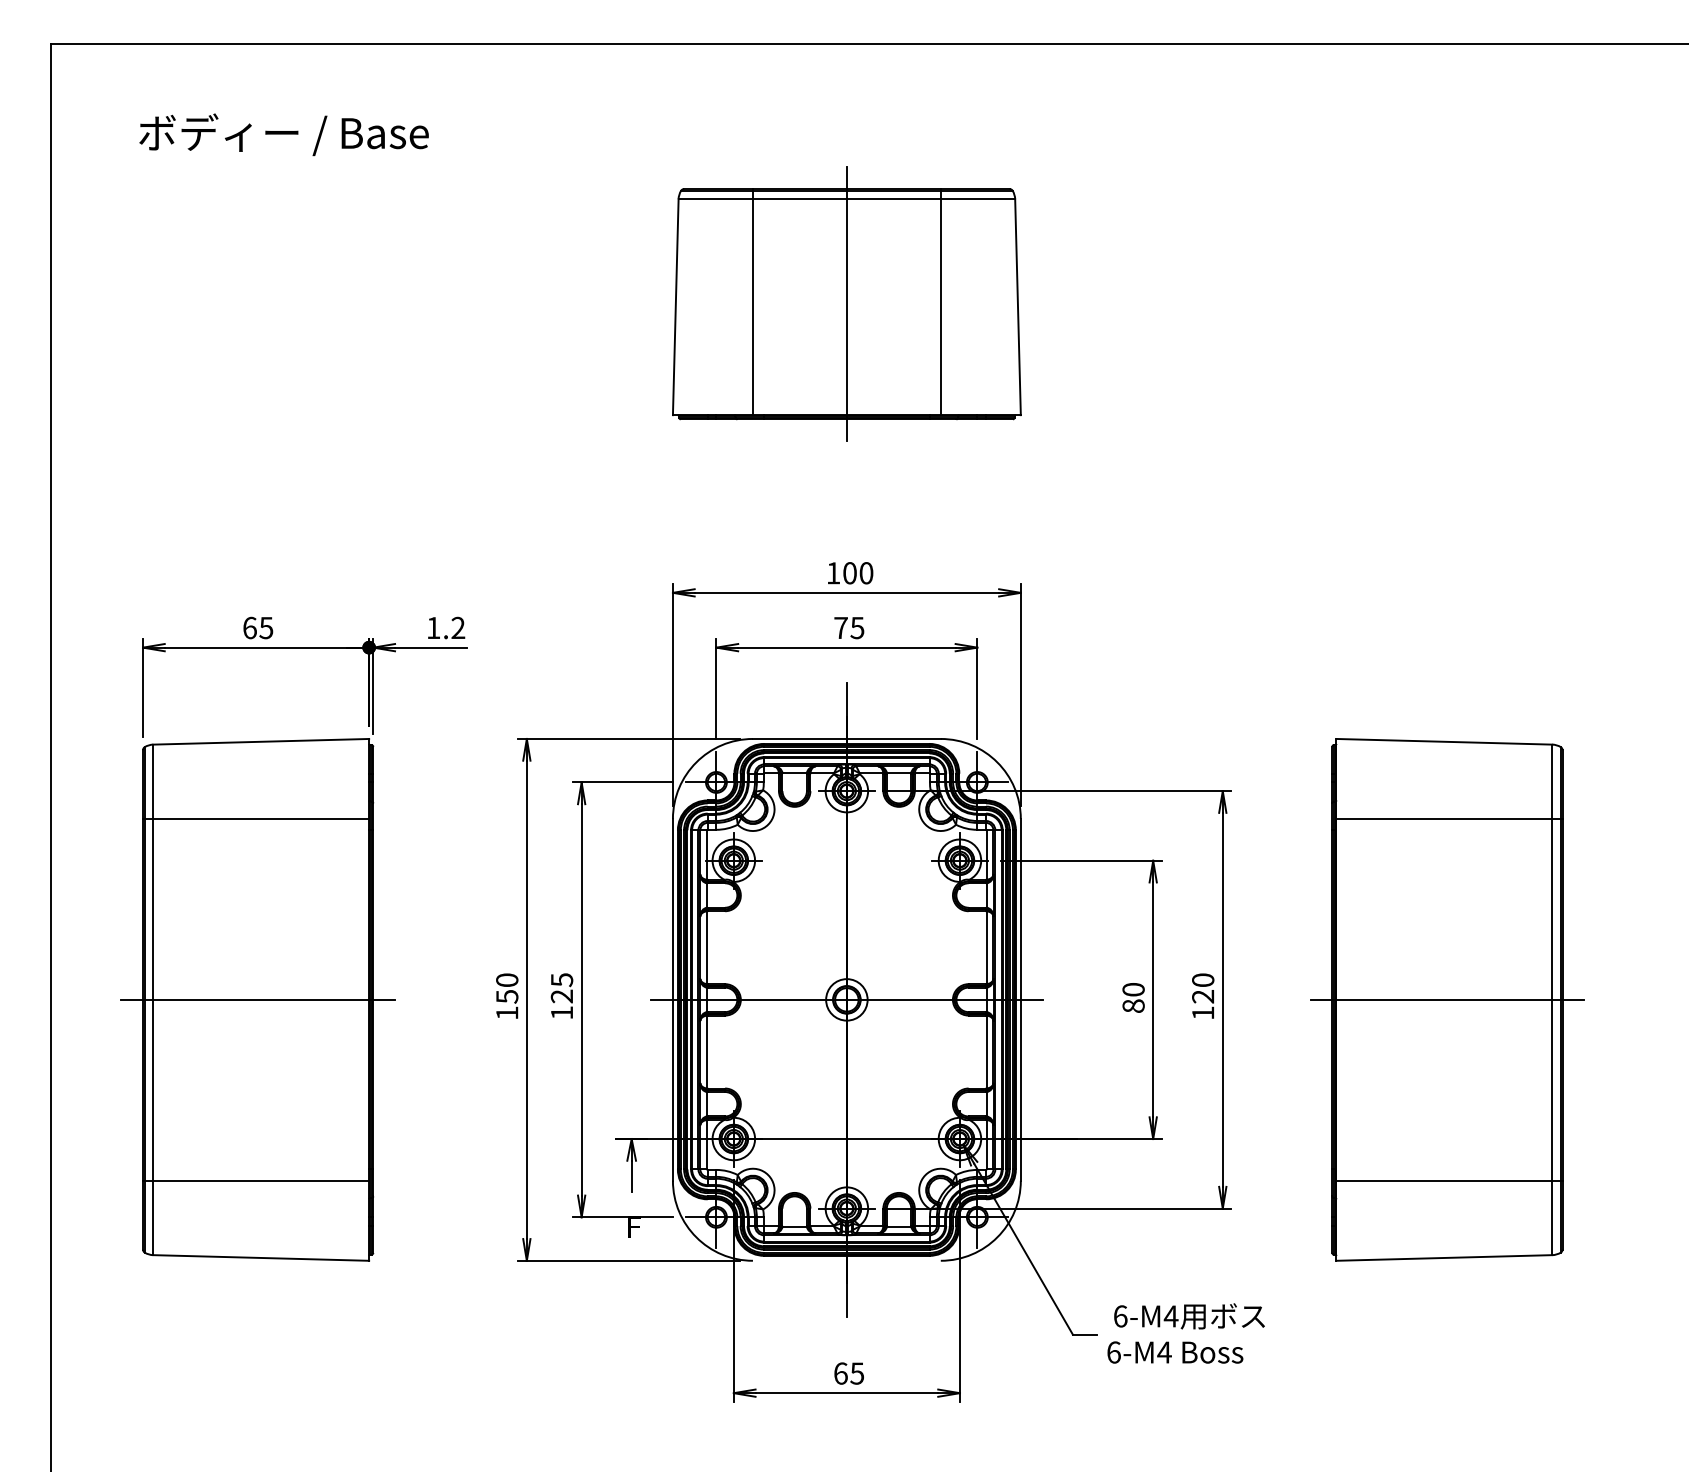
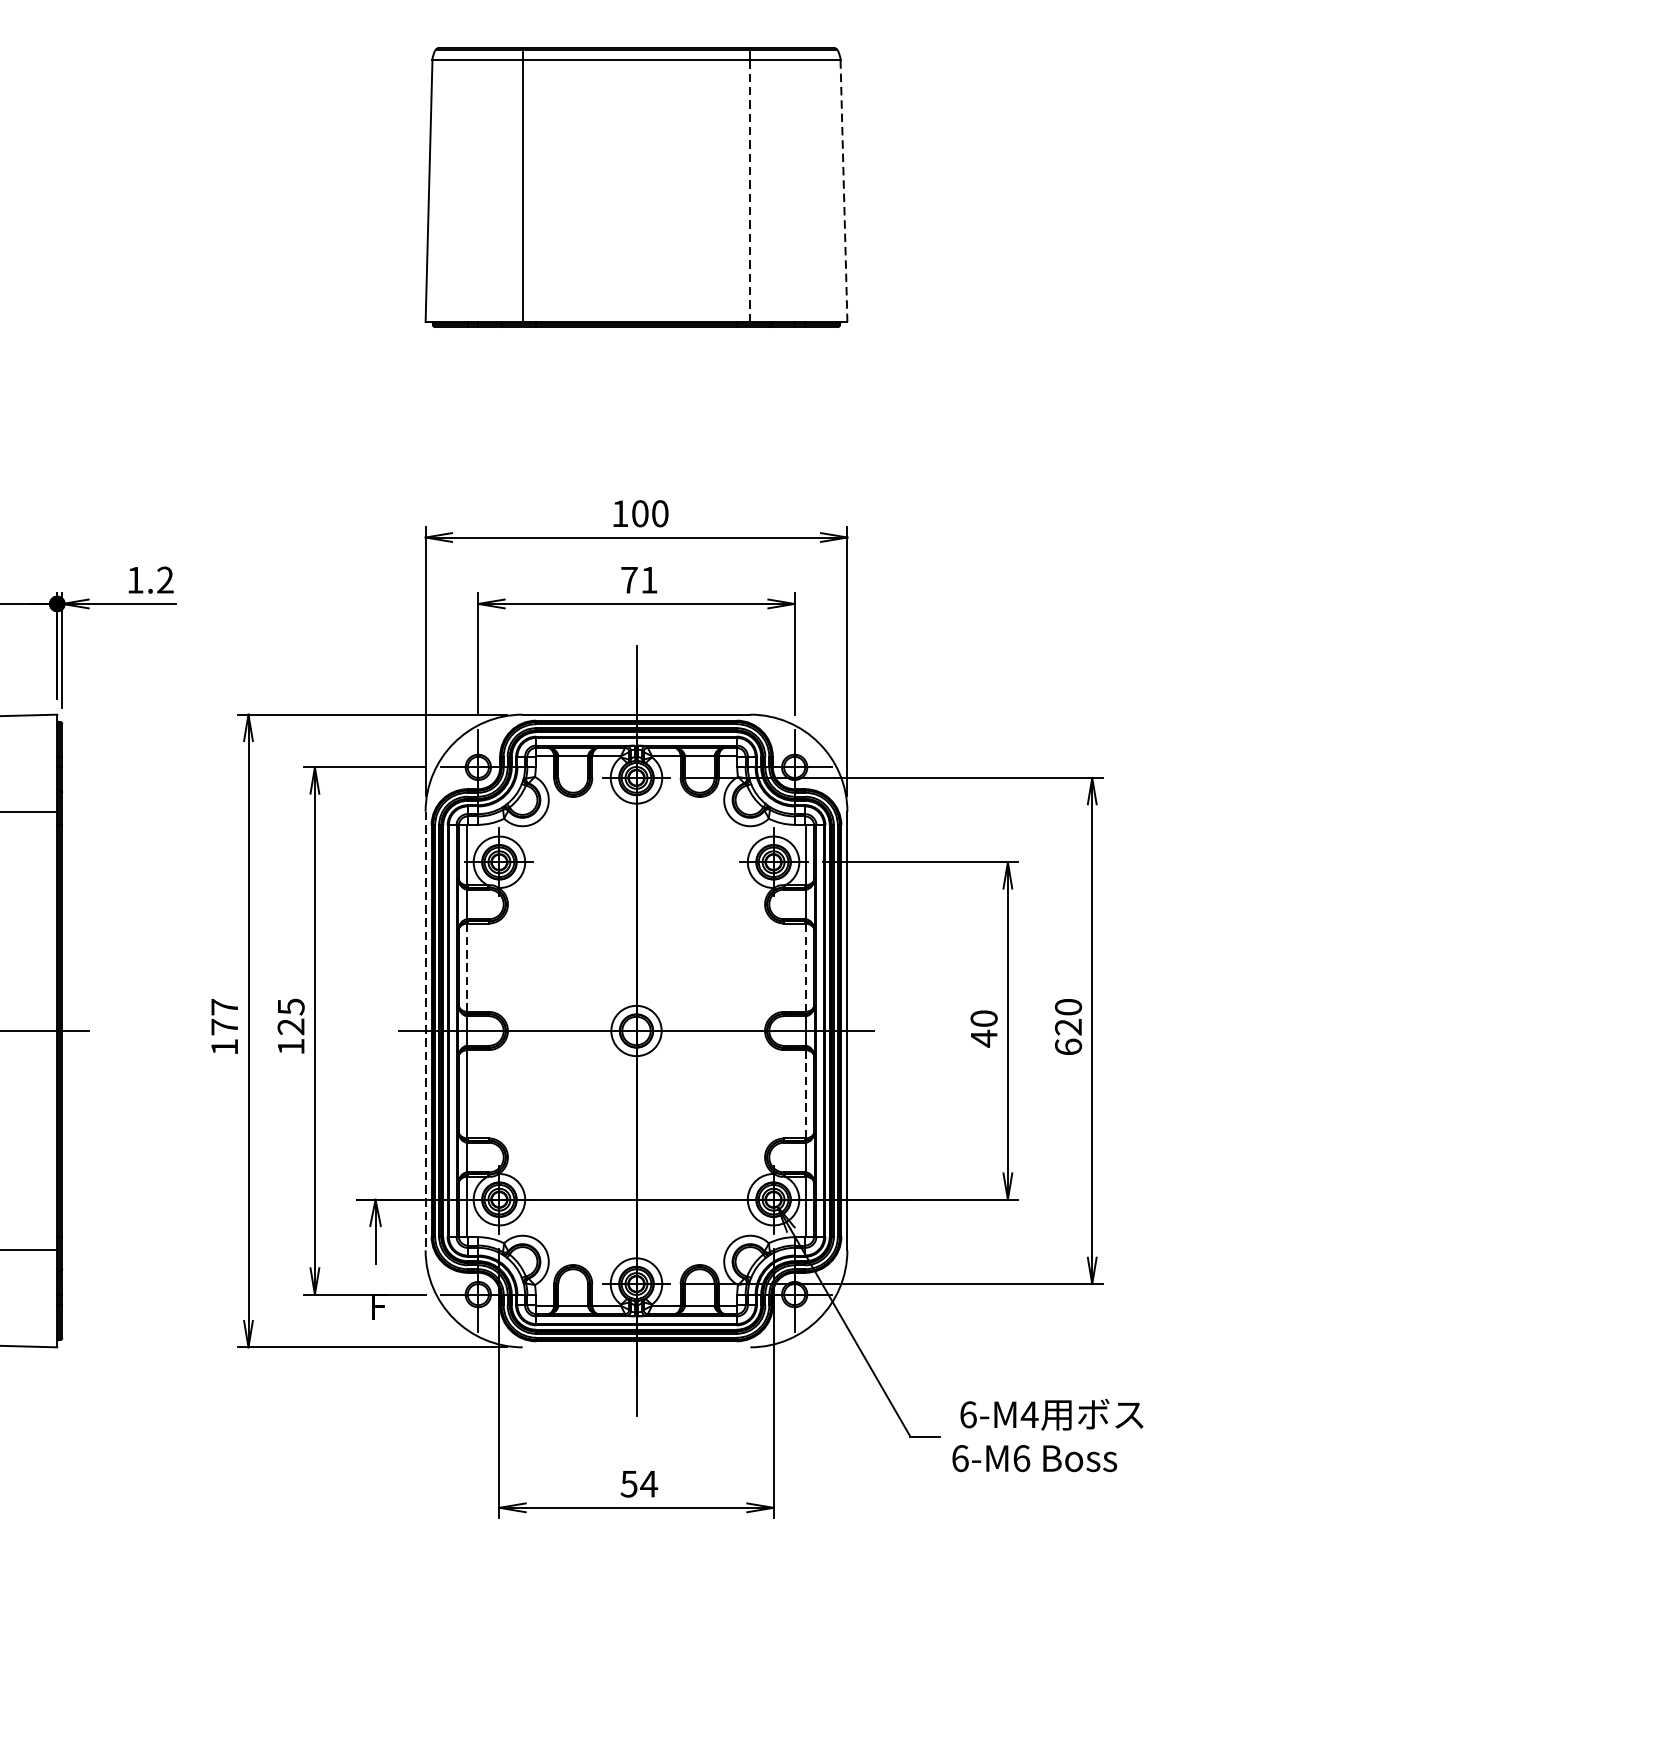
line: (846, 304) -> (636, 187), removed
line: (940, 307) -> (750, 191), solid -> dashed
line: (1018, 307) -> (844, 191), solid -> dashed
text: (857, 628) -> (649, 580), 75 -> 71
line: (707, 947) -> (467, 967), solid -> dashed
line: (986, 948) -> (805, 968), solid -> dashed
text: (507, 988) -> (225, 1017), 150 -> 177
line: (672, 999) -> (425, 1030), solid -> dashed
part: (1447, 999) -> (1364, 1030), removed
text: (1133, 1005) -> (983, 1037), 80 -> 40
text: (1203, 1012) -> (1068, 1046), 120 -> 620
line: (986, 1052) -> (805, 1094), solid -> dashed
text: (1164, 1352) -> (1021, 1458), 6-M4 -> 6-M6
text: (848, 1373) -> (638, 1483), 65 -> 54

